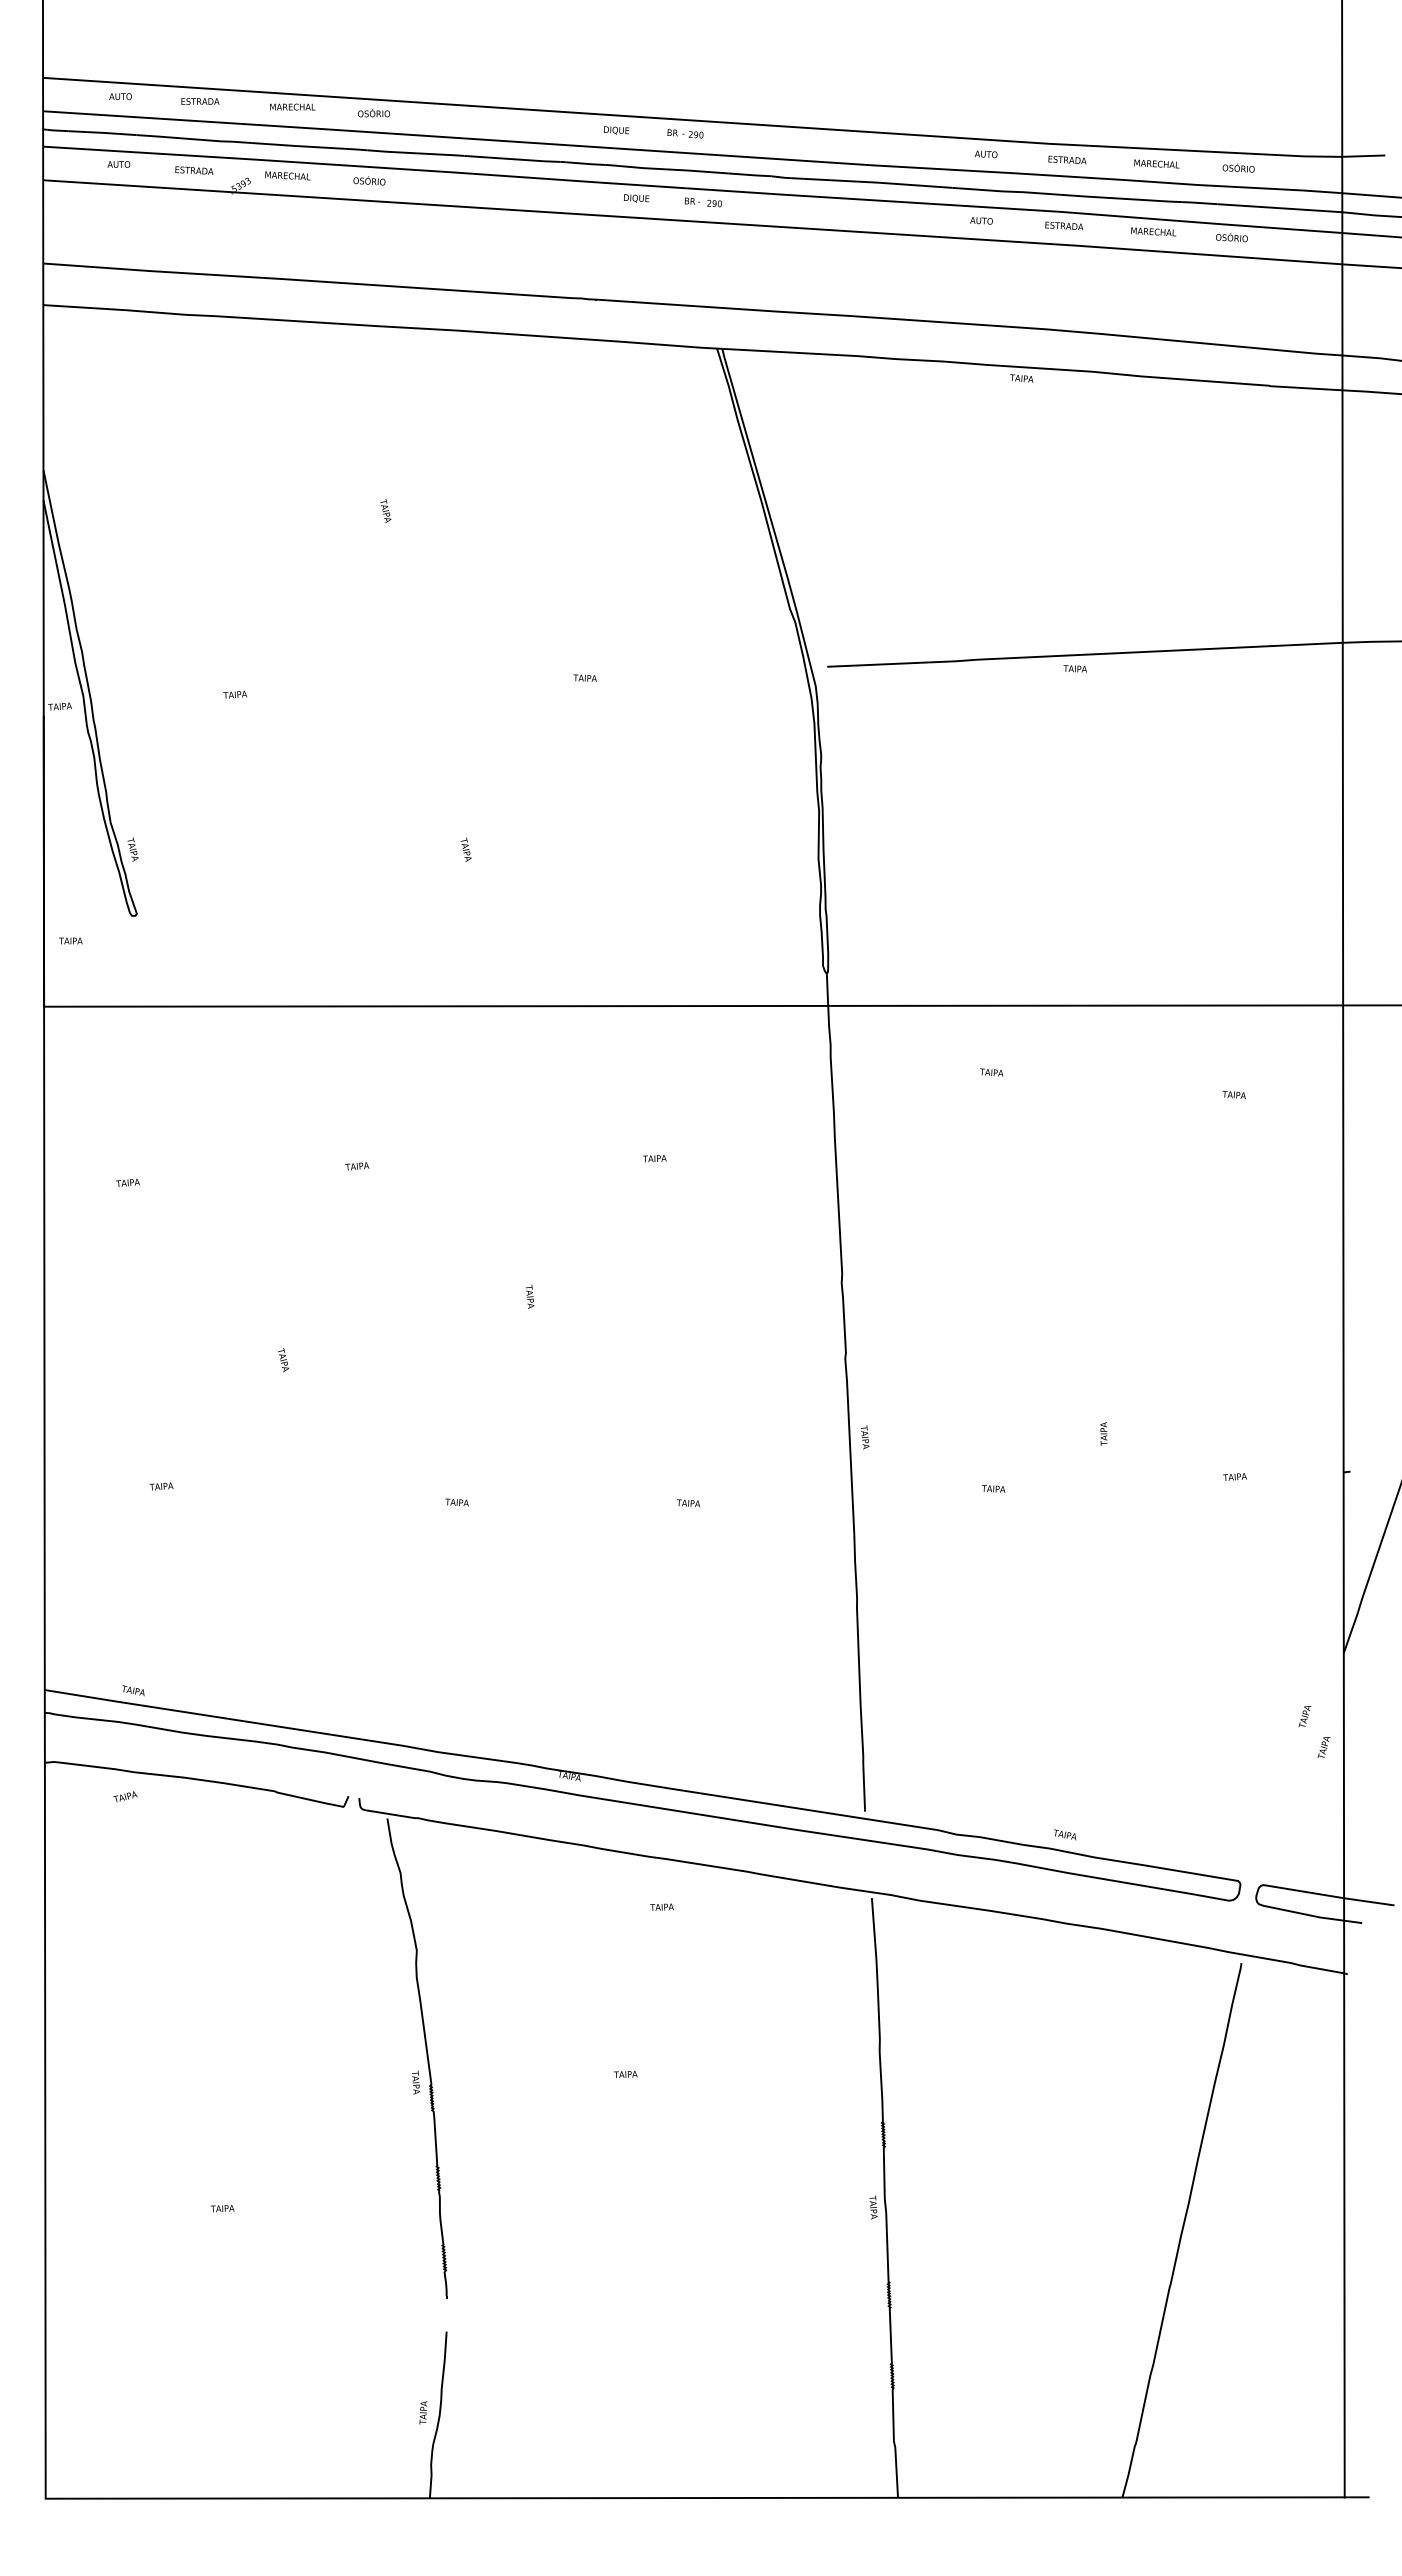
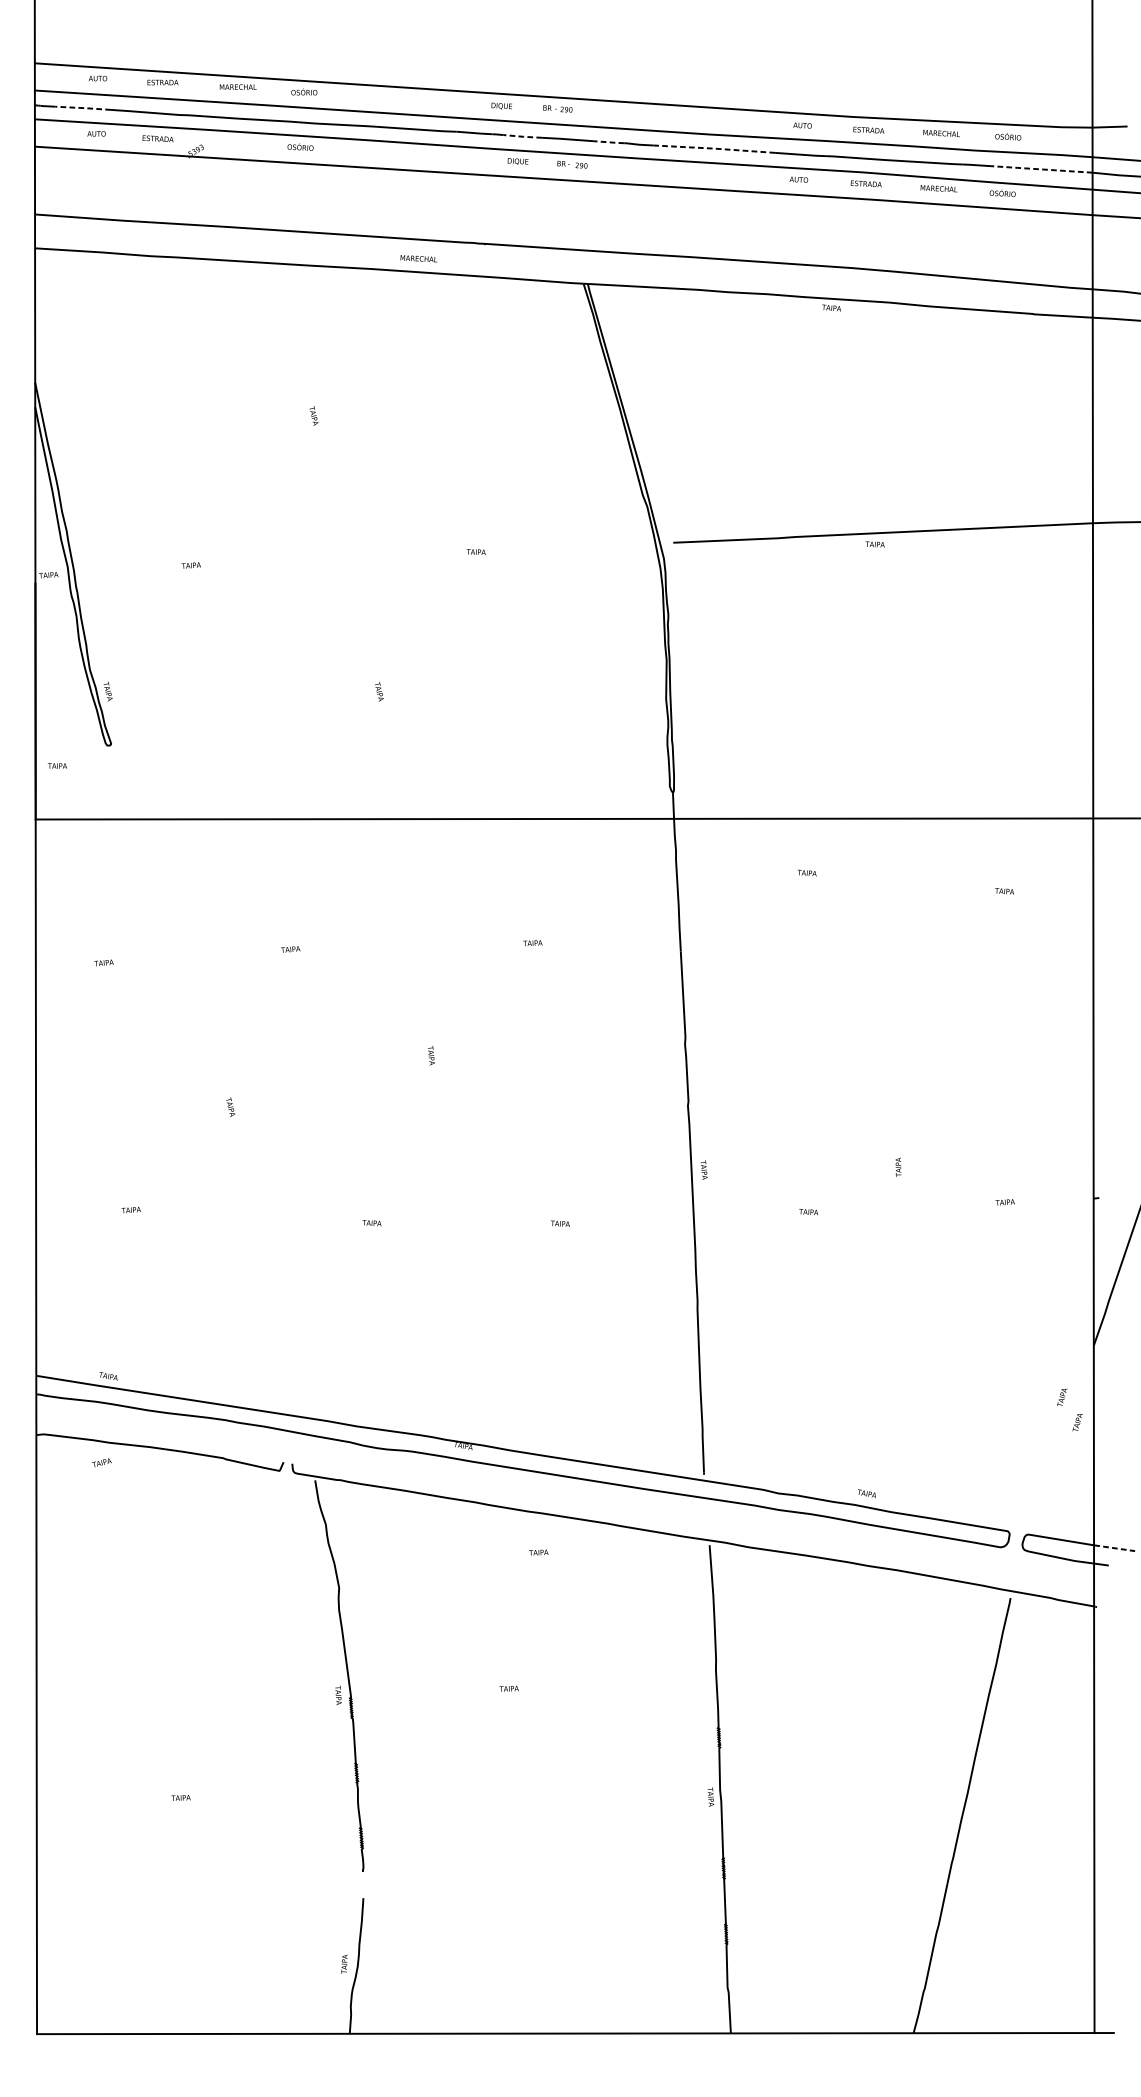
line: (102, 132) -> (83, 107), solid -> dashed
line: (642, 168) -> (522, 137), solid -> dashed
line: (748, 174) -> (609, 141), solid -> dashed
text: (287, 175) -> (418, 258), moved
line: (878, 182) -> (715, 148), solid -> dashed
line: (1279, 208) -> (1041, 169), solid -> dashed
line: (1369, 1901) -> (1114, 1547), solid -> dashed

